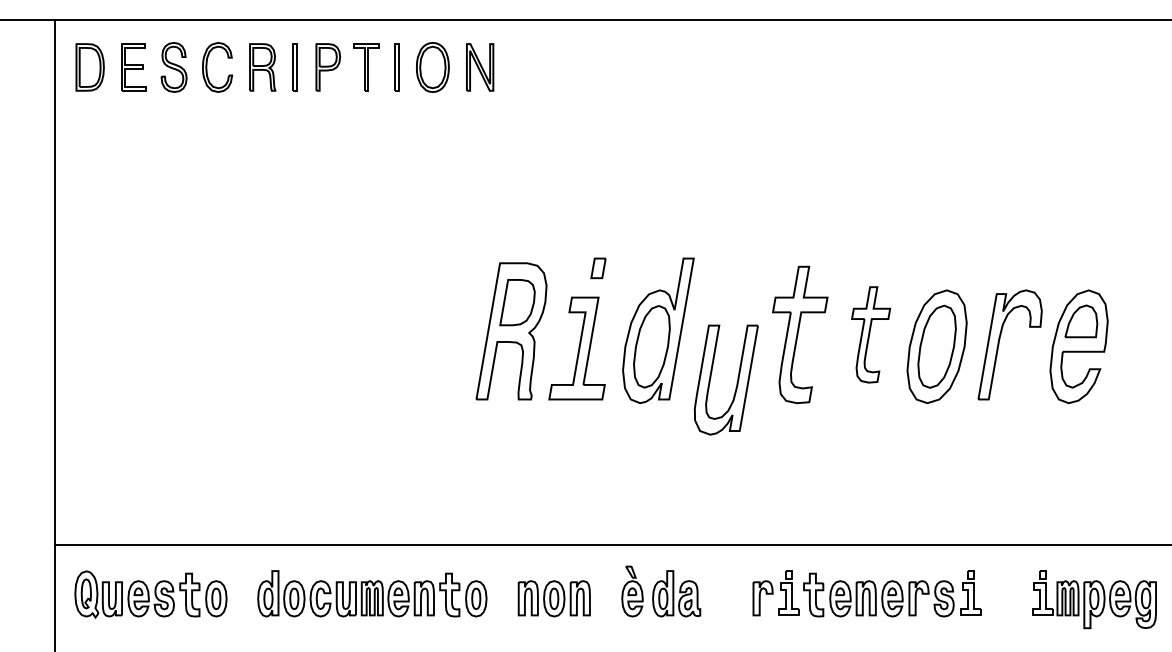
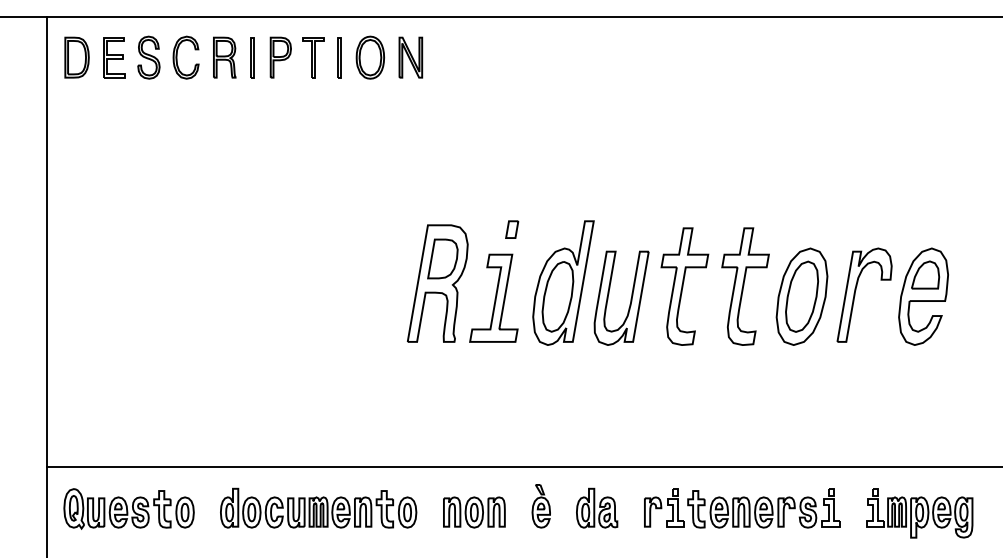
part: (871, 334) -> (745, 286), size x1.43
part: (736, 380) -> (630, 298), moved
part: (677, 592) -> (597, 507), moved
part: (1094, 599) -> (919, 513), moved

